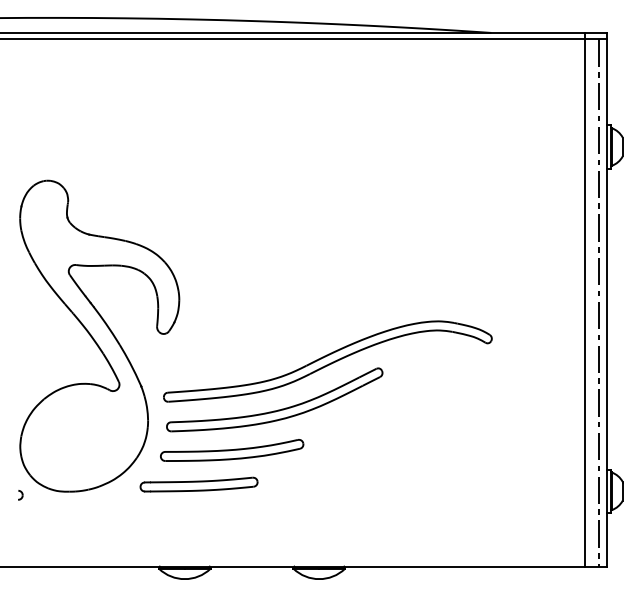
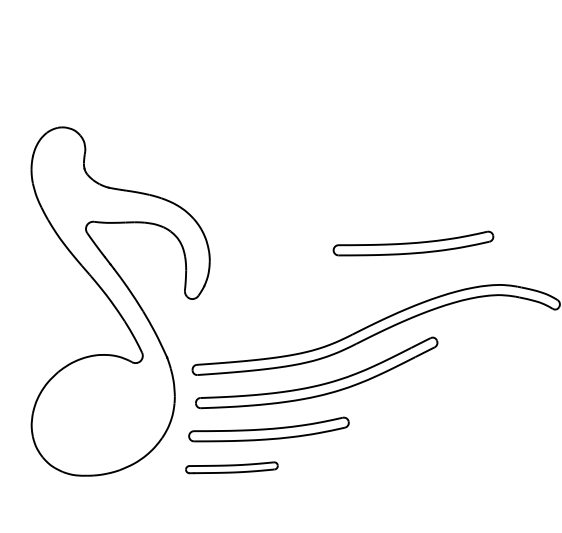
part: (361, 284) -> (413, 243), added
part: (198, 484) -> (231, 467), size x0.7
part: (20, 495) -> (31, 480), removed

